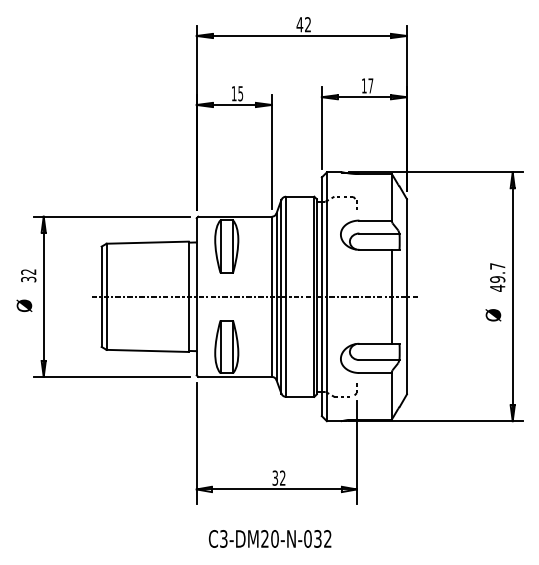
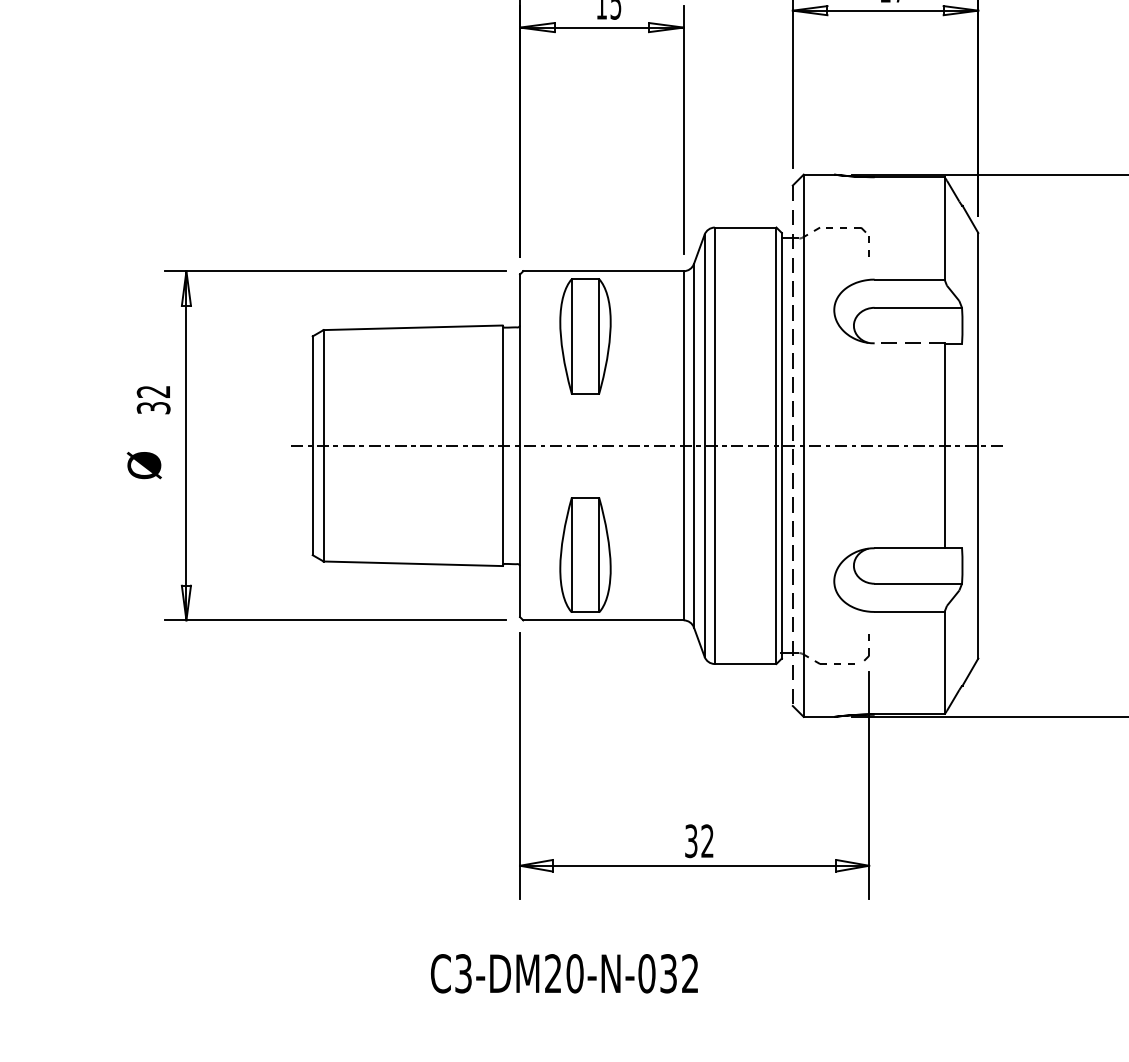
line: (374, 249) -> (907, 342), solid -> dashed
line: (321, 297) -> (791, 447), solid -> dashed
text: (270, 538) -> (565, 972), moved

